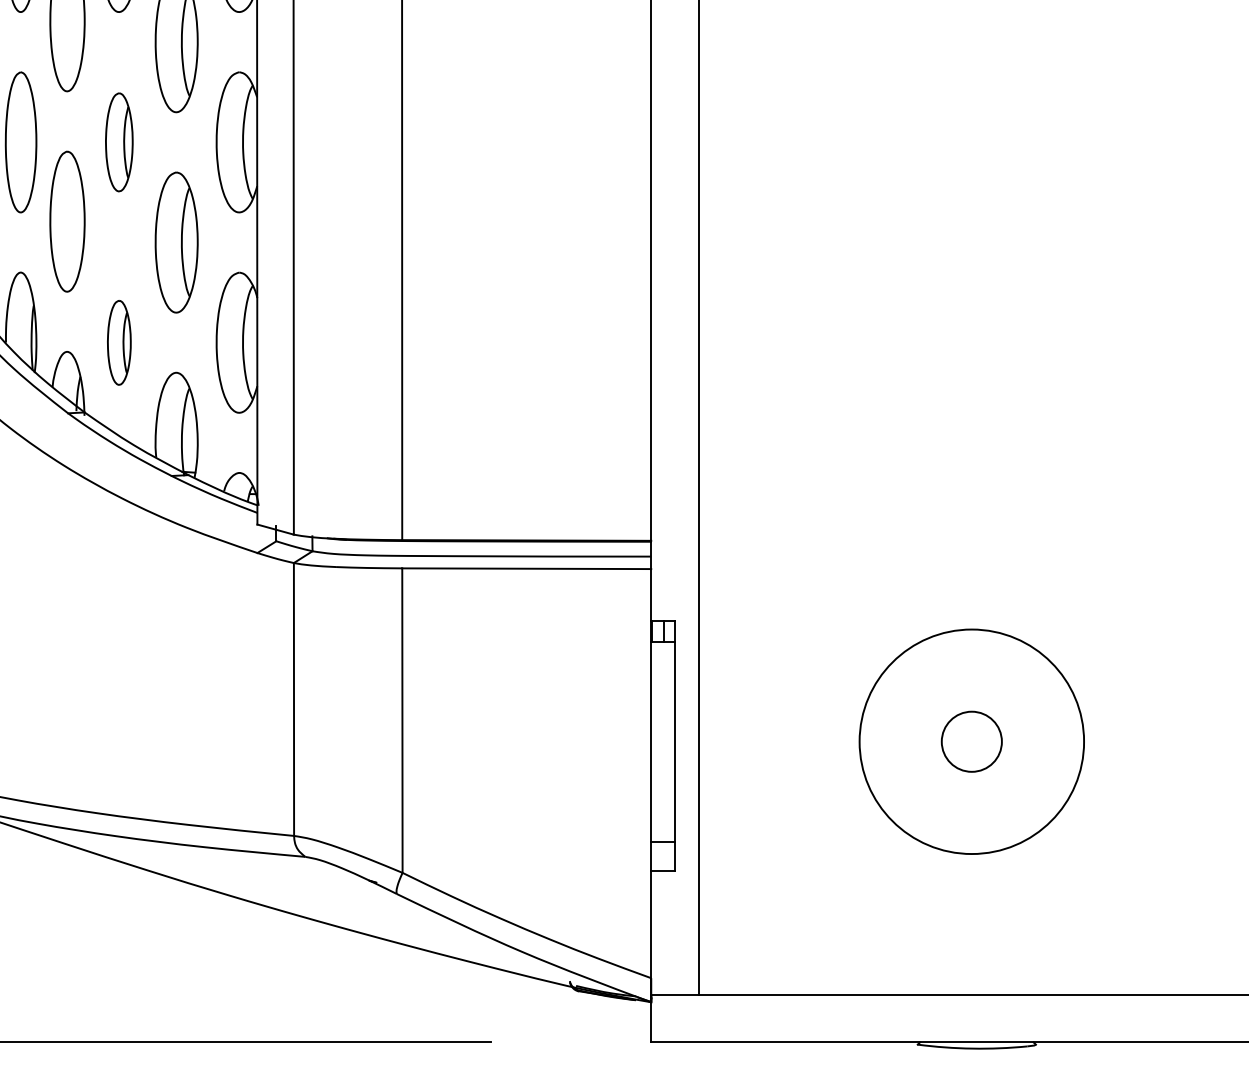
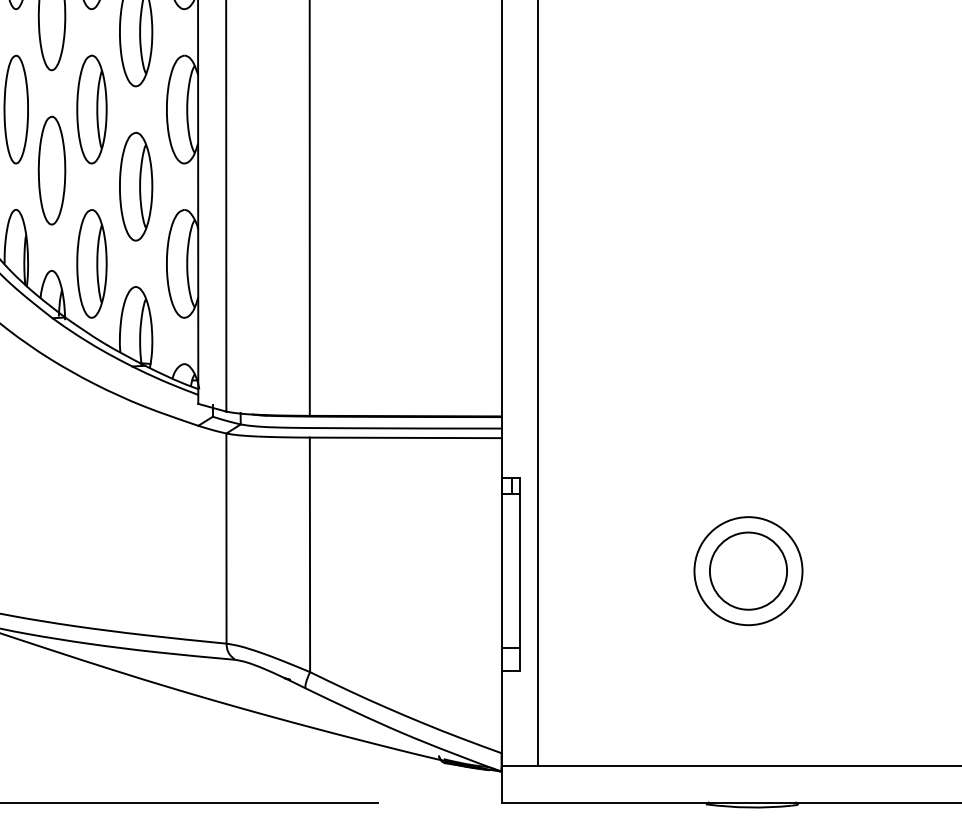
part: (118, 142) -> (91, 109), size x1.43
part: (118, 342) -> (91, 263), size x1.67
circle: (971, 740) -> (748, 570), size x1.67
circle: (971, 742) -> (748, 571), size x0.62

